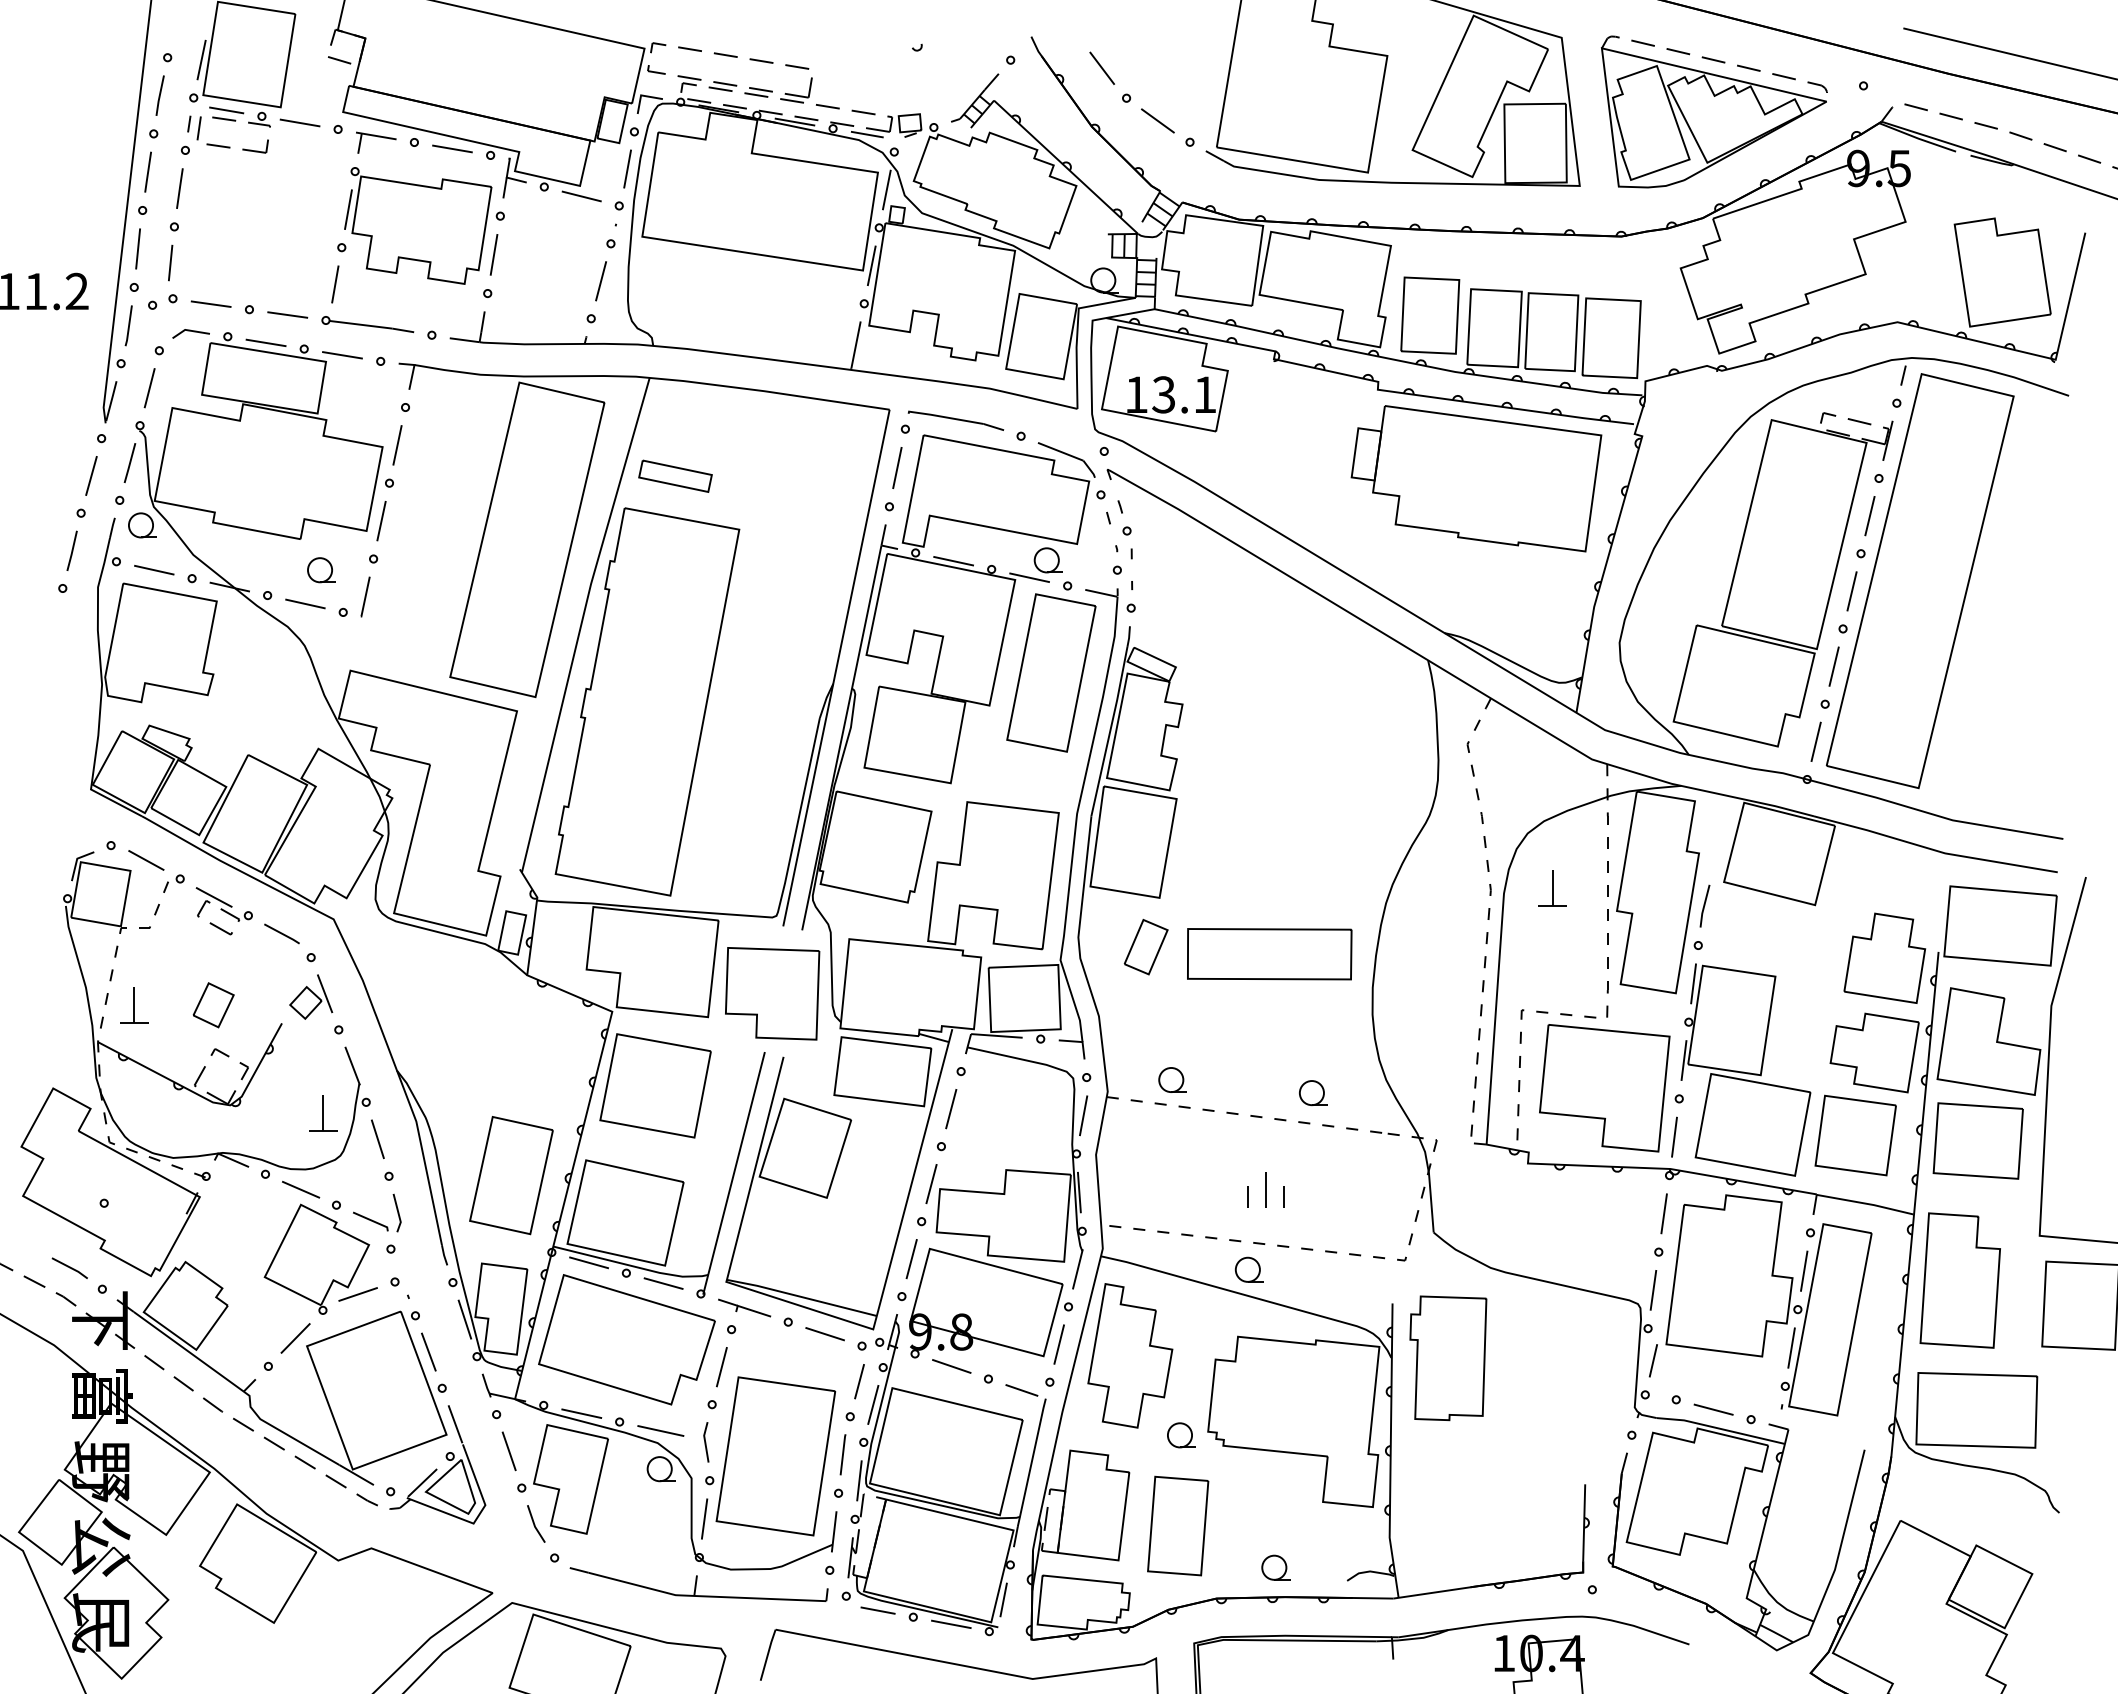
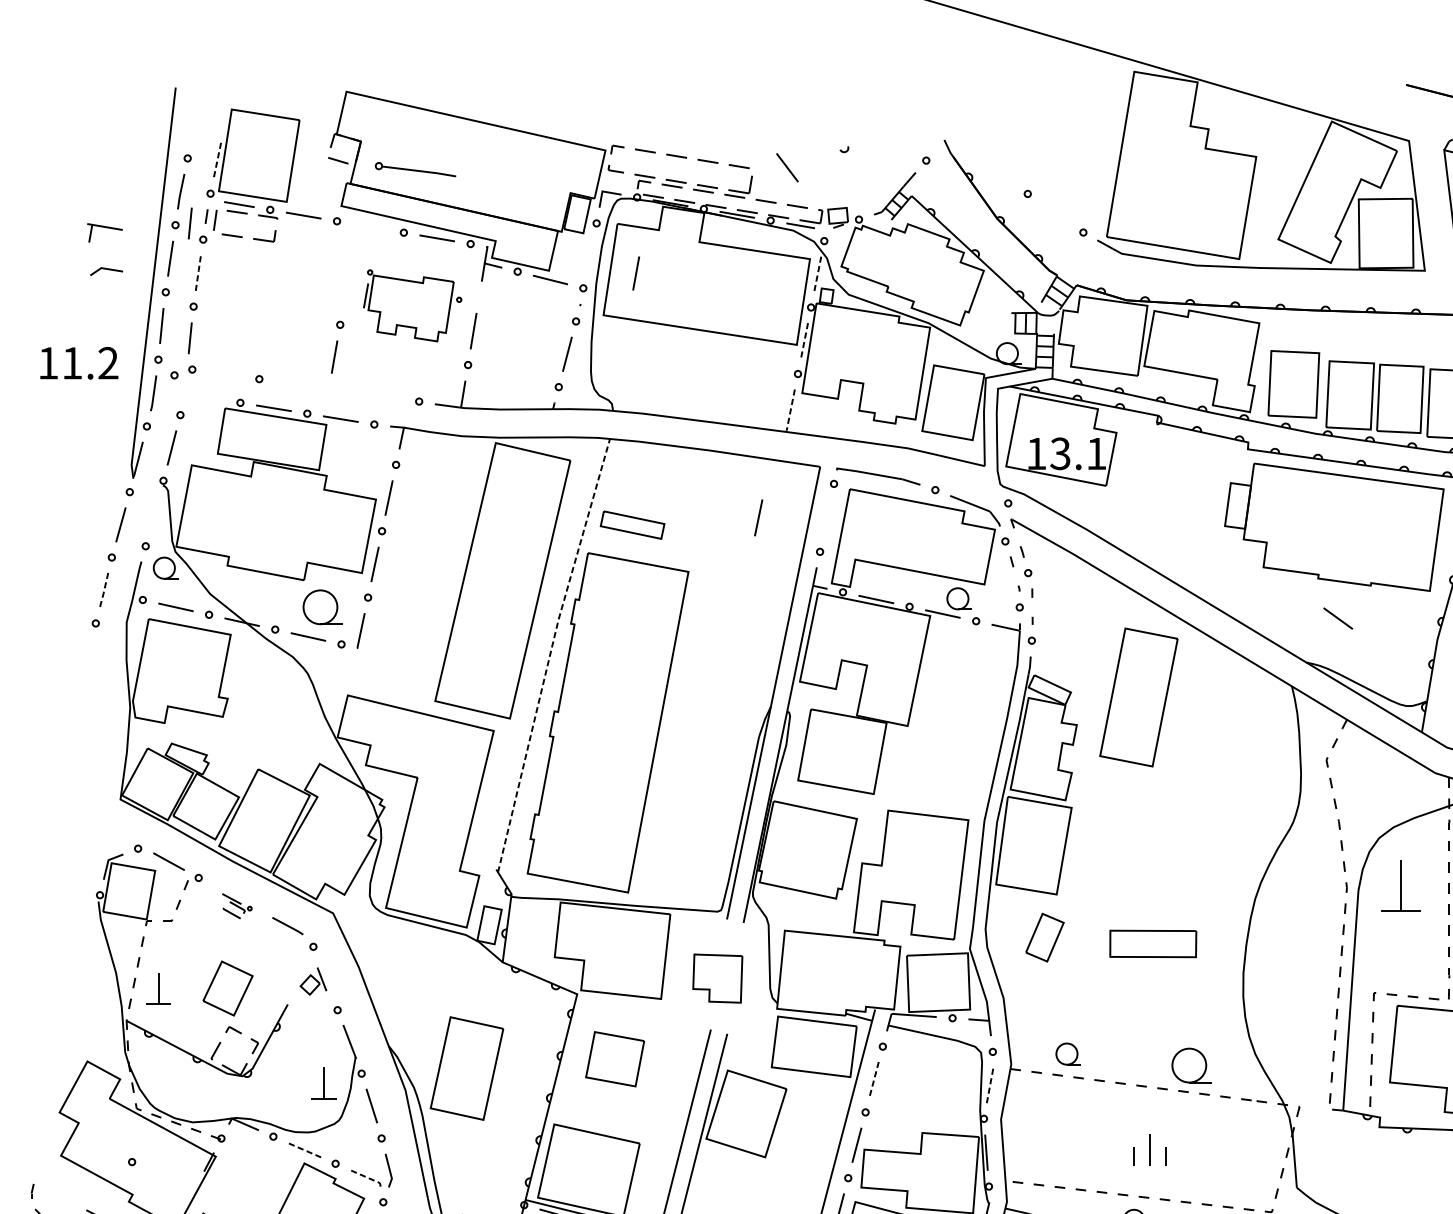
line: (201, 60) -> (217, 160), solid -> dashed
line: (1101, 67) -> (786, 167), moved
line: (1157, 120) -> (1337, 618), moved
line: (170, 131) -> (190, 223), added
part: (376, 142) -> (105, 232), moved
line: (627, 168) -> (636, 273), moved
line: (179, 187) -> (198, 272), solid -> dashed
line: (886, 190) -> (817, 274), solid -> dashed
part: (424, 225) -> (412, 305), size x0.7
line: (871, 265) -> (804, 340), solid -> dashed
line: (210, 303) -> (225, 373), removed
line: (287, 314) -> (292, 383), removed
part: (367, 324) -> (415, 169), moved
line: (190, 331) -> (106, 269), moved
line: (856, 344) -> (791, 409), solid -> dashed
line: (129, 463) -> (154, 513), removed
line: (897, 467) -> (758, 517), moved
line: (72, 551) -> (104, 591), solid -> dashed
part: (321, 570) -> (322, 607), size x1.6
line: (581, 622) -> (550, 653), solid -> dashed
part: (1051, 672) -> (1138, 697), moved
part: (1552, 888) -> (1400, 886), size x1.6
part: (223, 911) -> (236, 906), size x0.6
part: (1269, 954) -> (1153, 944), size x0.6
part: (772, 993) -> (717, 978), size x0.6
part: (311, 996) -> (313, 980), size x0.7
part: (213, 1005) -> (227, 988), size x1.4
part: (655, 1085) -> (615, 1058), size x0.6
part: (1313, 1092) -> (1191, 1065), size x1.6
line: (951, 1109) -> (874, 1079), solid -> dashed
line: (1083, 1115) -> (990, 1085), solid -> dashed
part: (511, 1175) -> (467, 1068), moved
line: (301, 1189) -> (304, 1149), solid -> dashed
line: (372, 1221) -> (367, 1178), solid -> dashed

